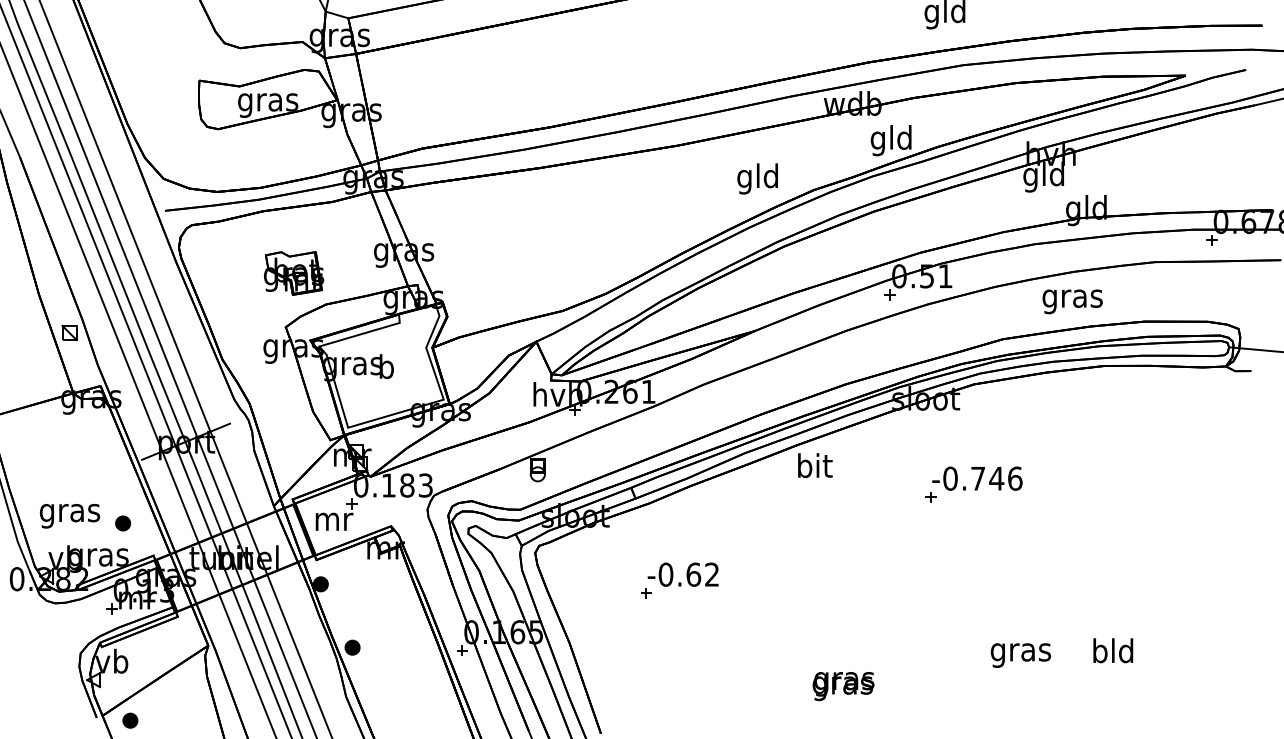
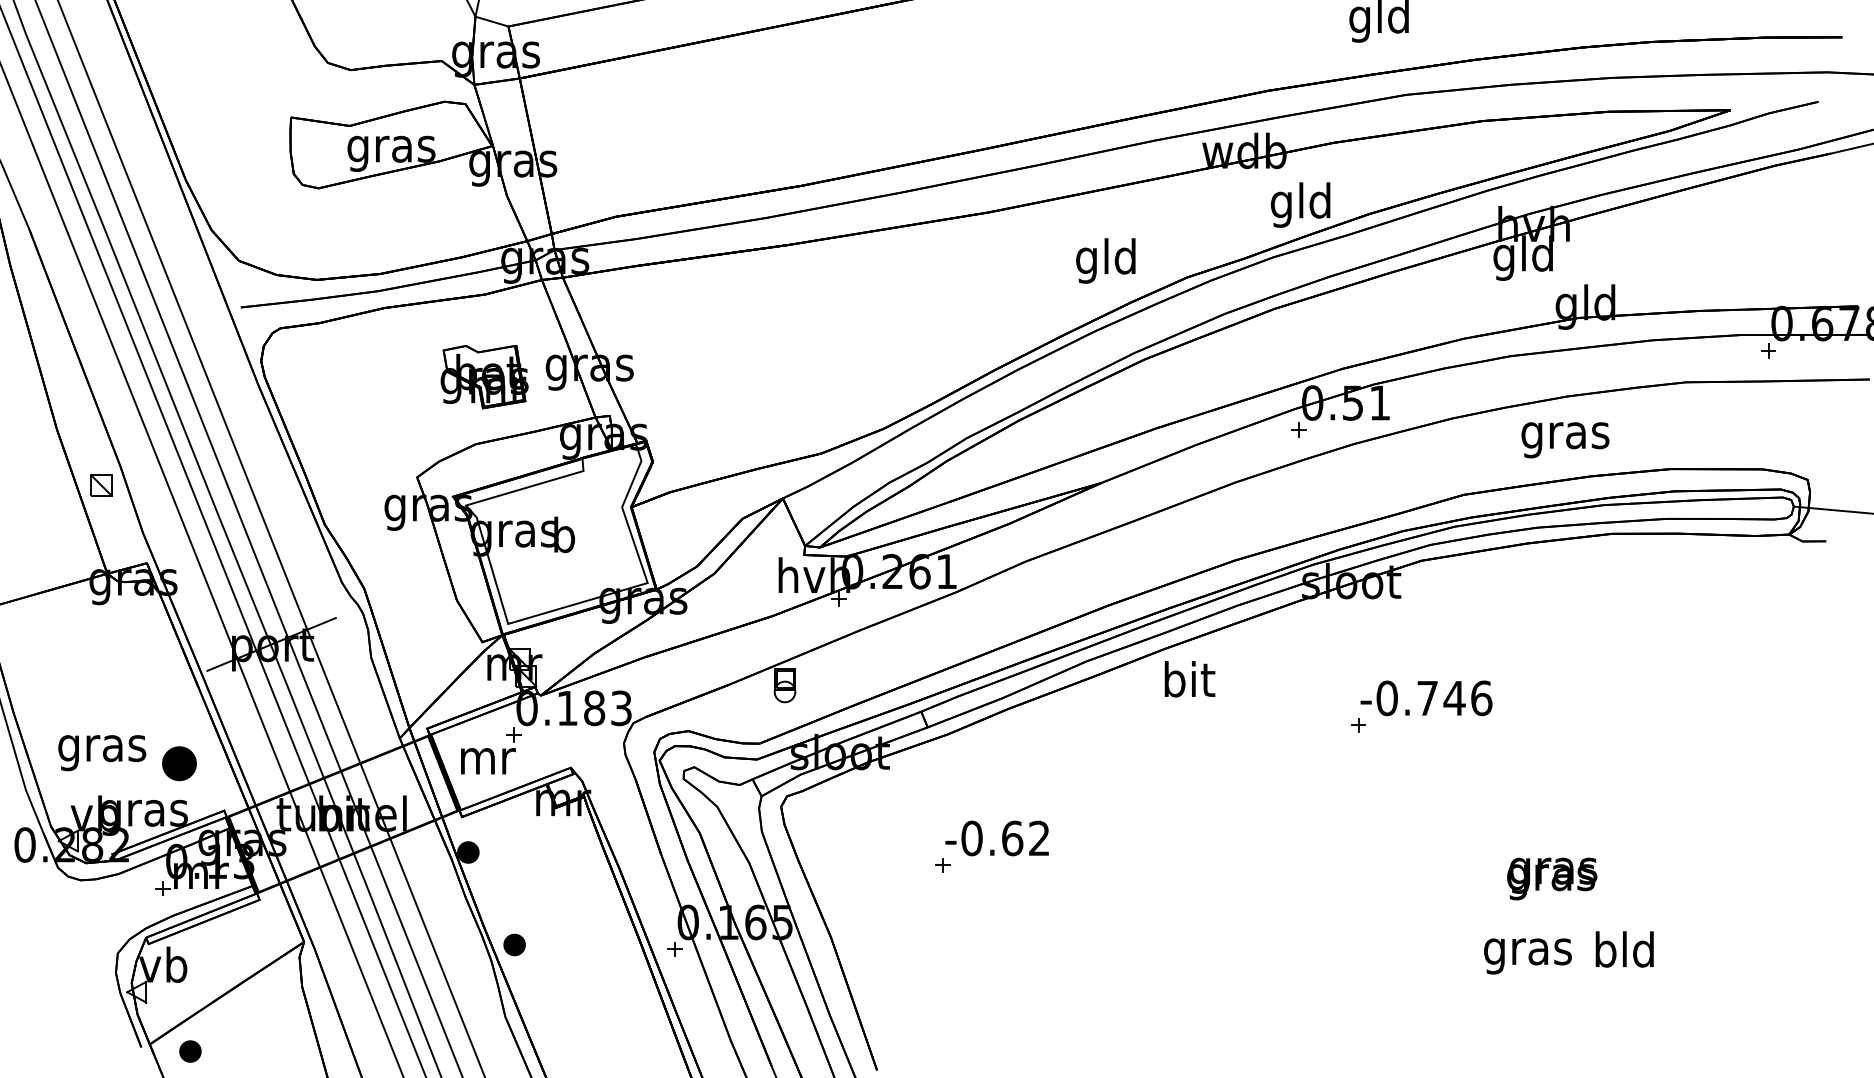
part: (294, 273) -> (485, 377), moved
part: (123, 523) -> (180, 763), size x1.6
text: (1020, 655) -> (1527, 956), moved
text: (843, 686) -> (1552, 879), moved

